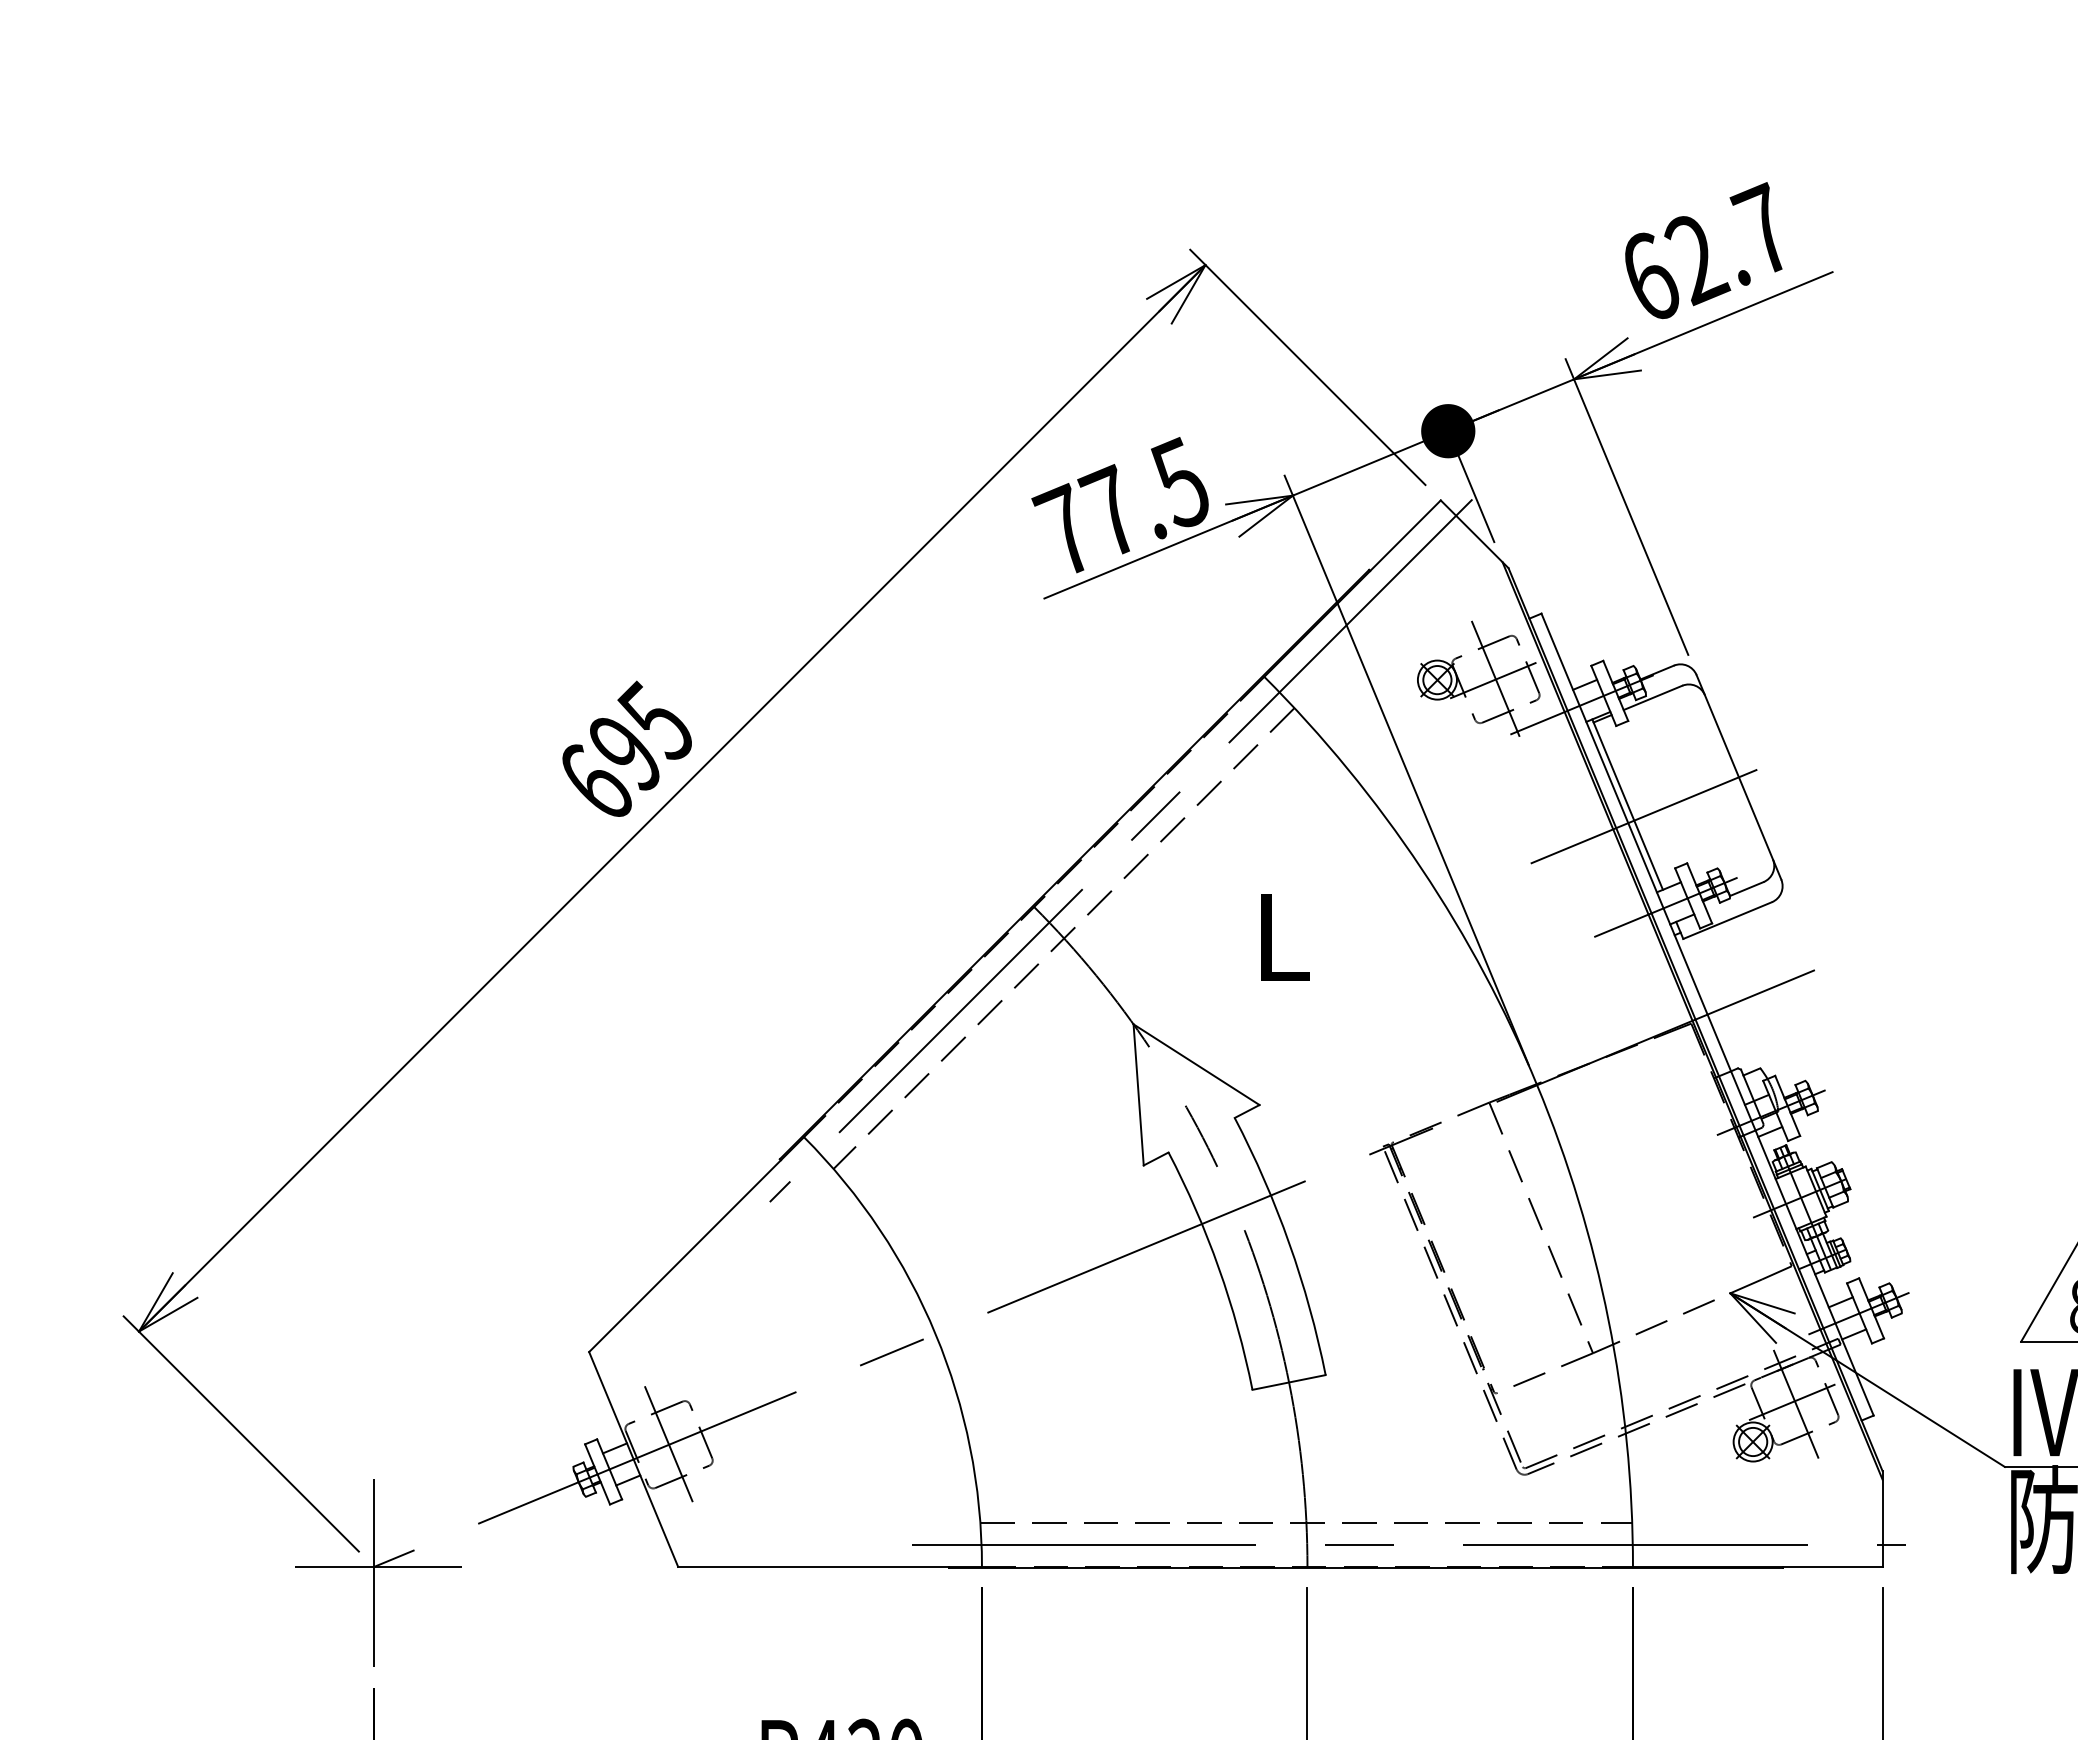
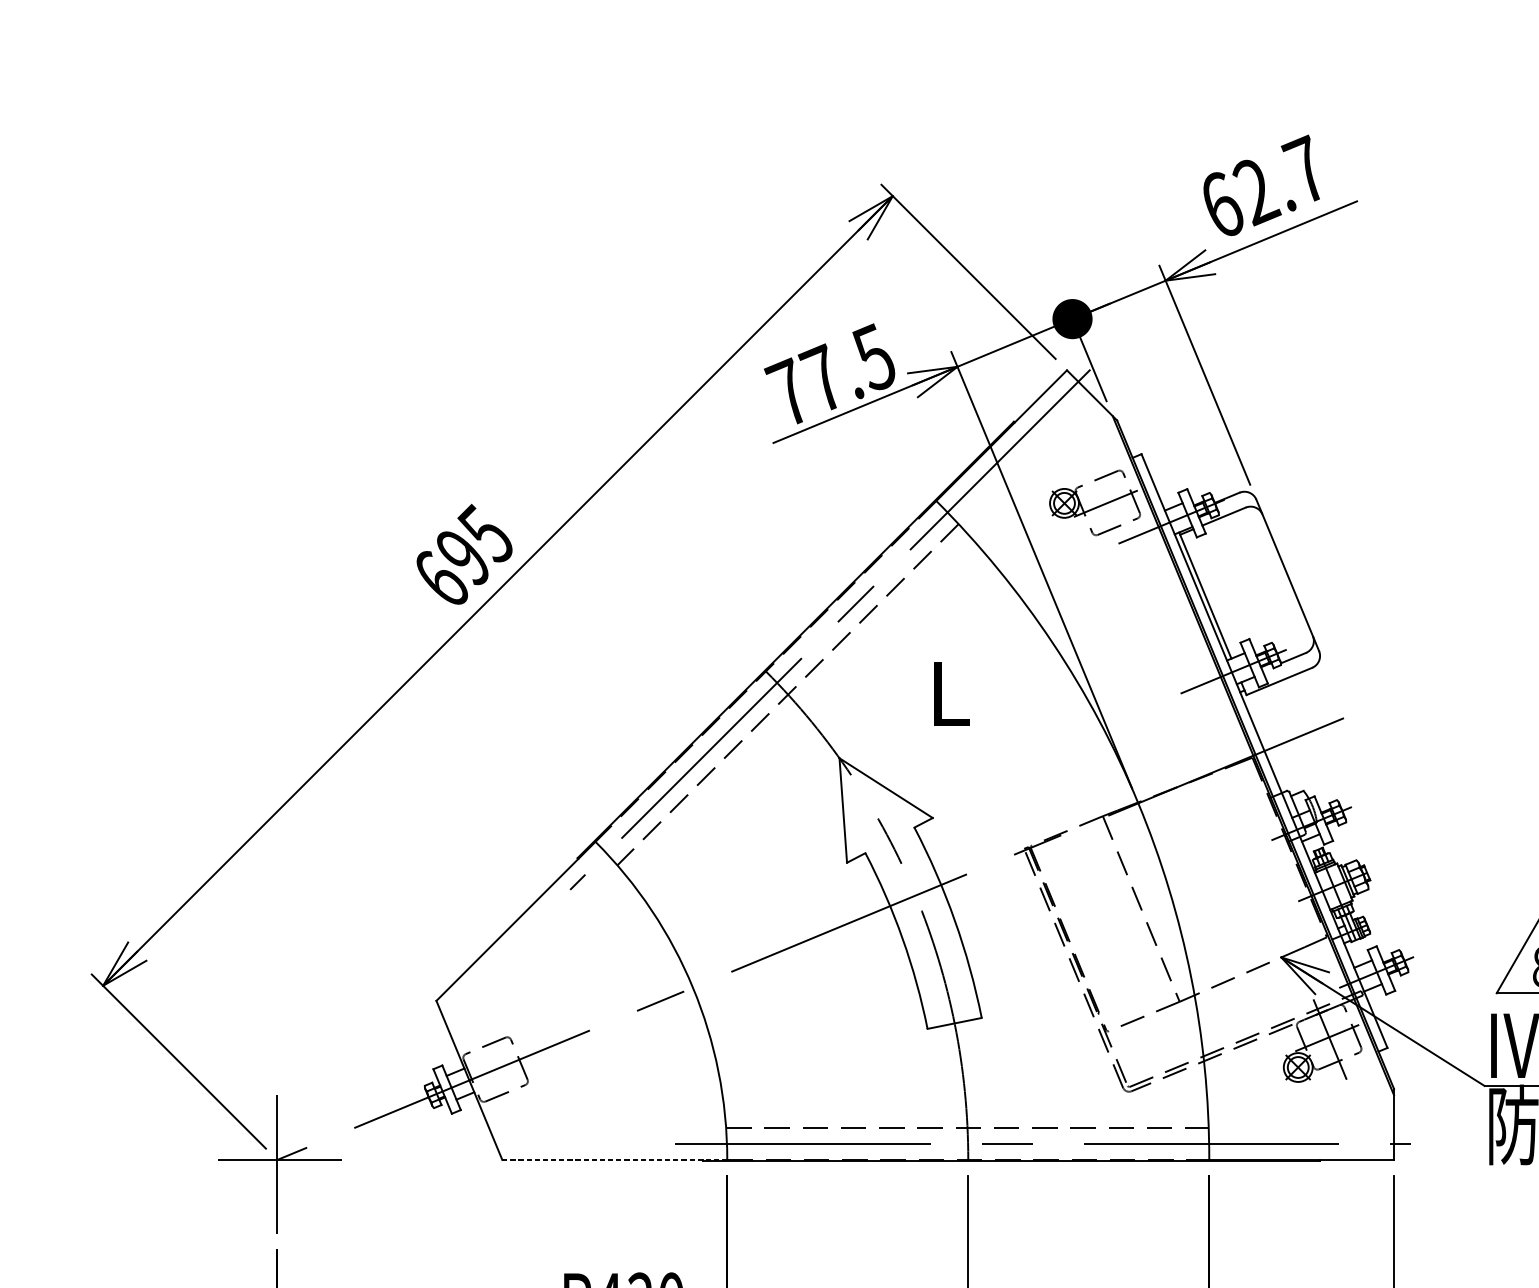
line: (1495, 678) -> (1107, 502), removed
line: (1643, 816) -> (1217, 604), removed
line: (668, 1444) -> (495, 1069), removed
line: (830, 1566) -> (615, 1159), solid -> dashed

